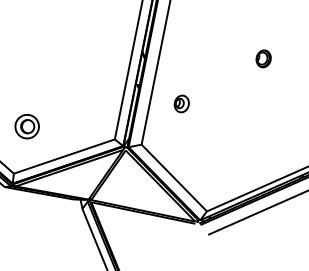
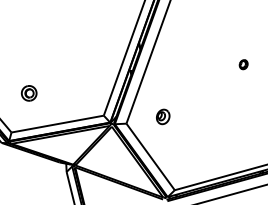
part: (263, 58) -> (243, 64), size x0.62
part: (181, 103) -> (163, 116), moved
part: (27, 126) -> (29, 93), size x0.71

